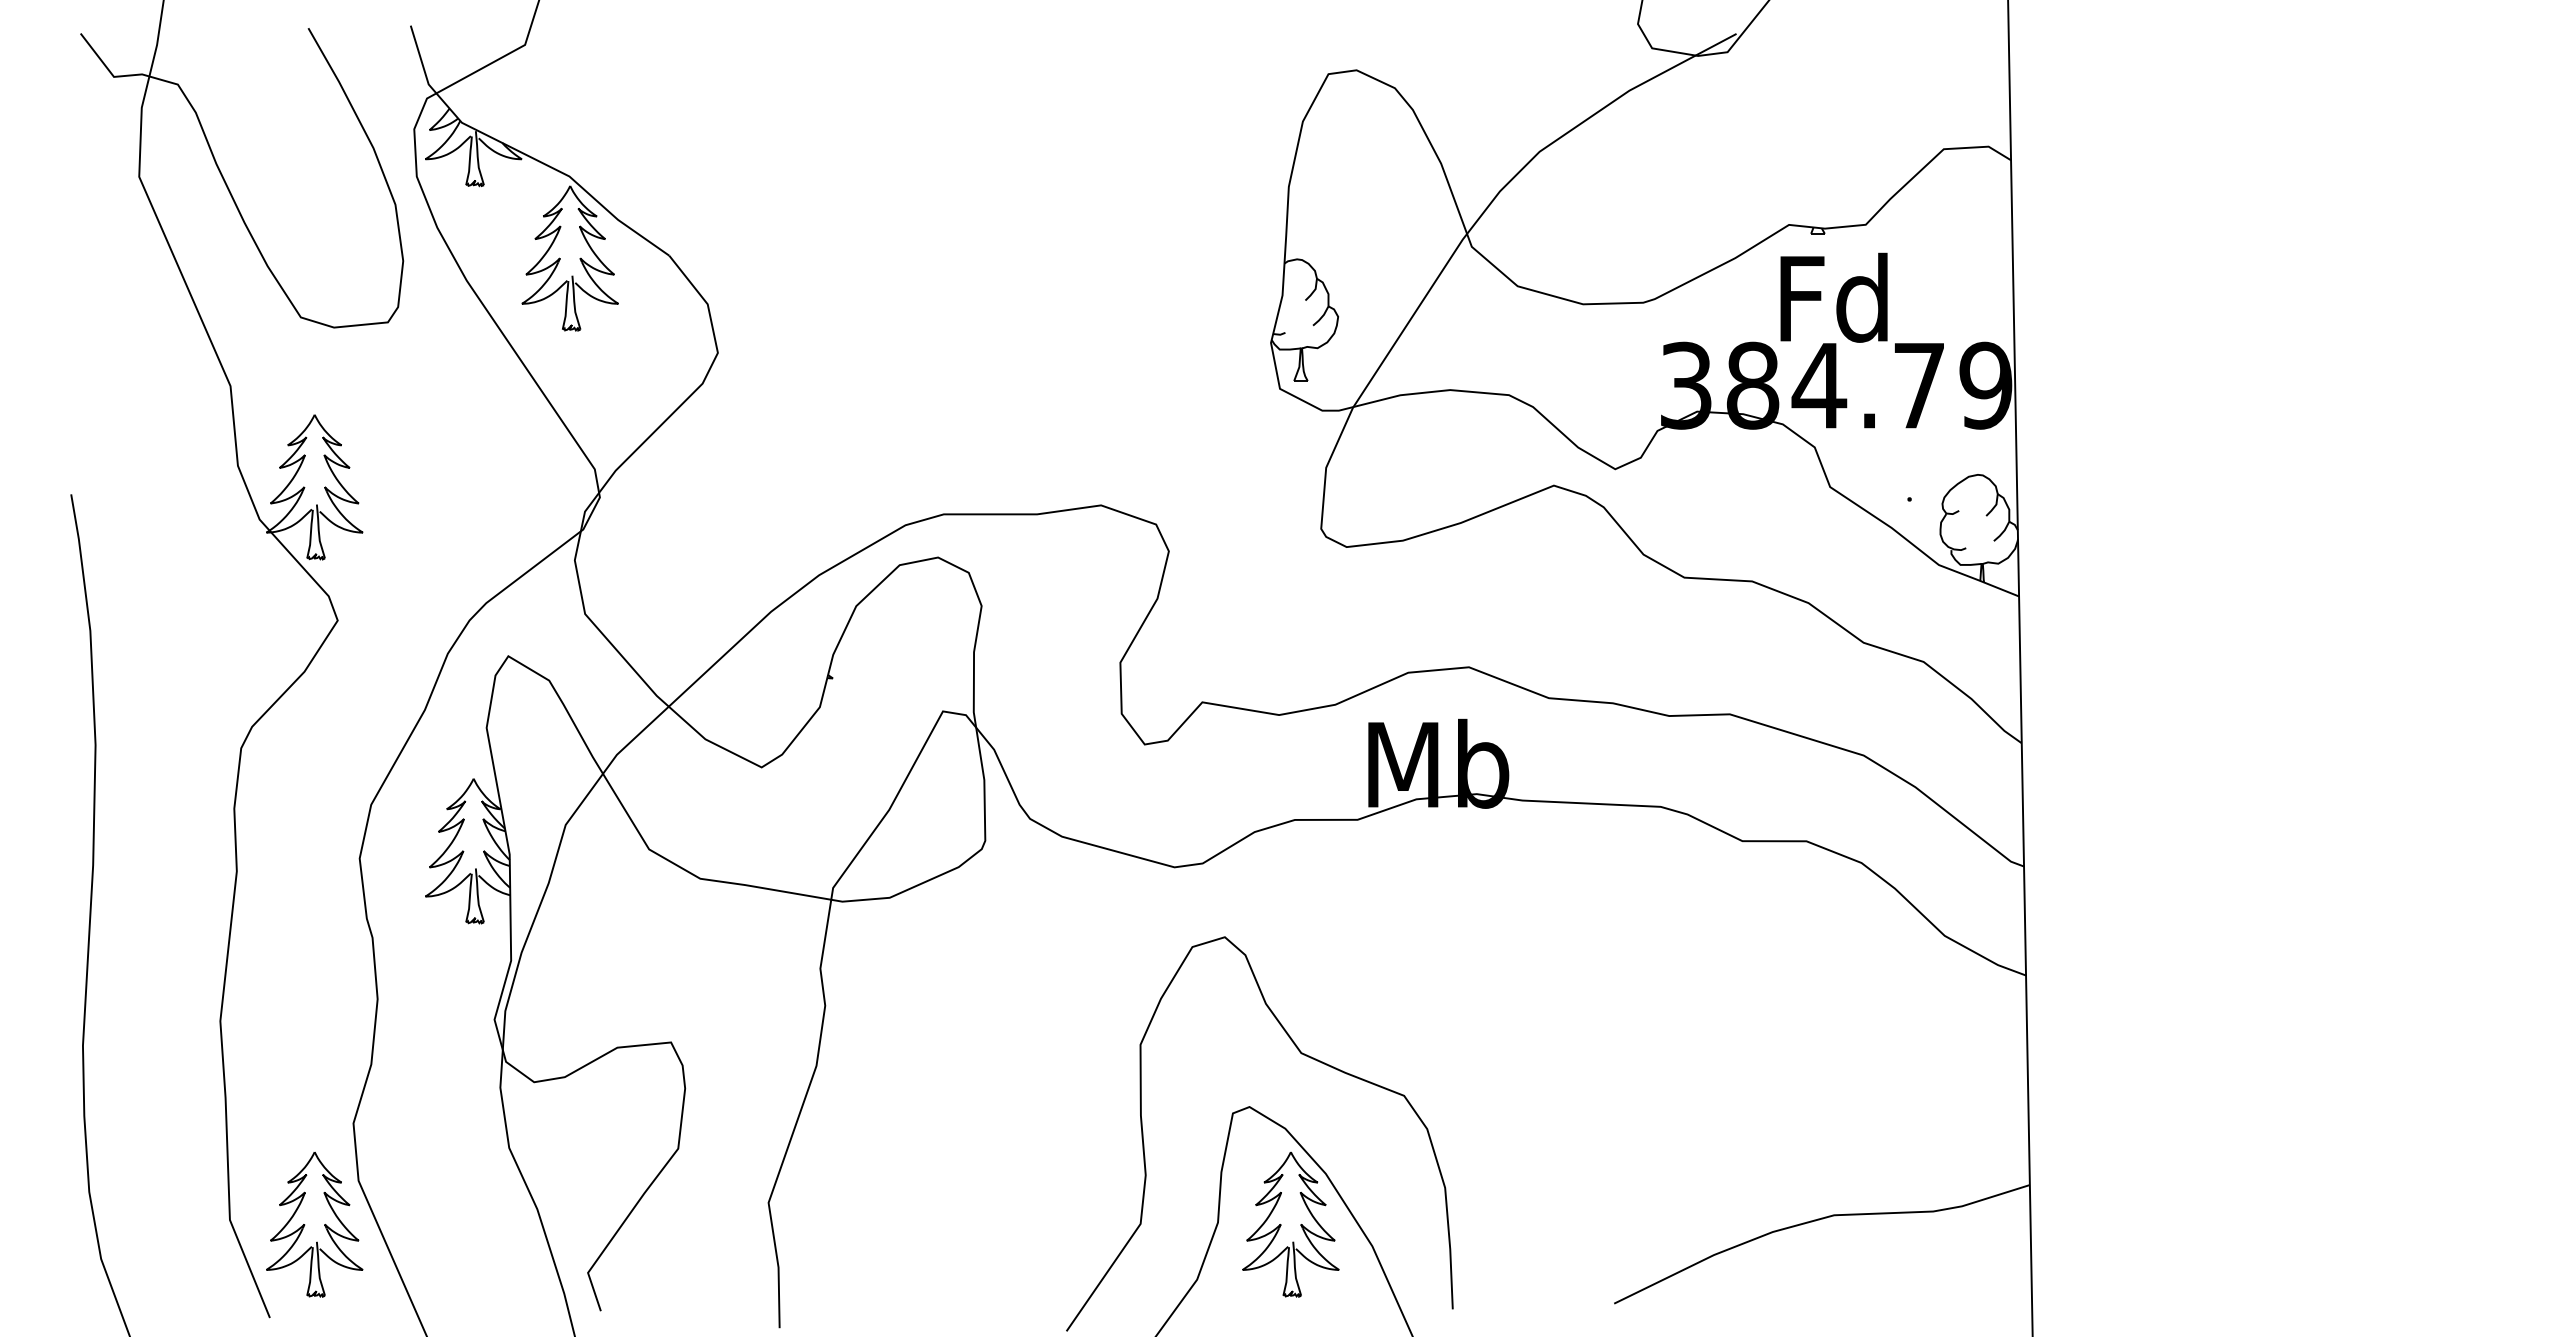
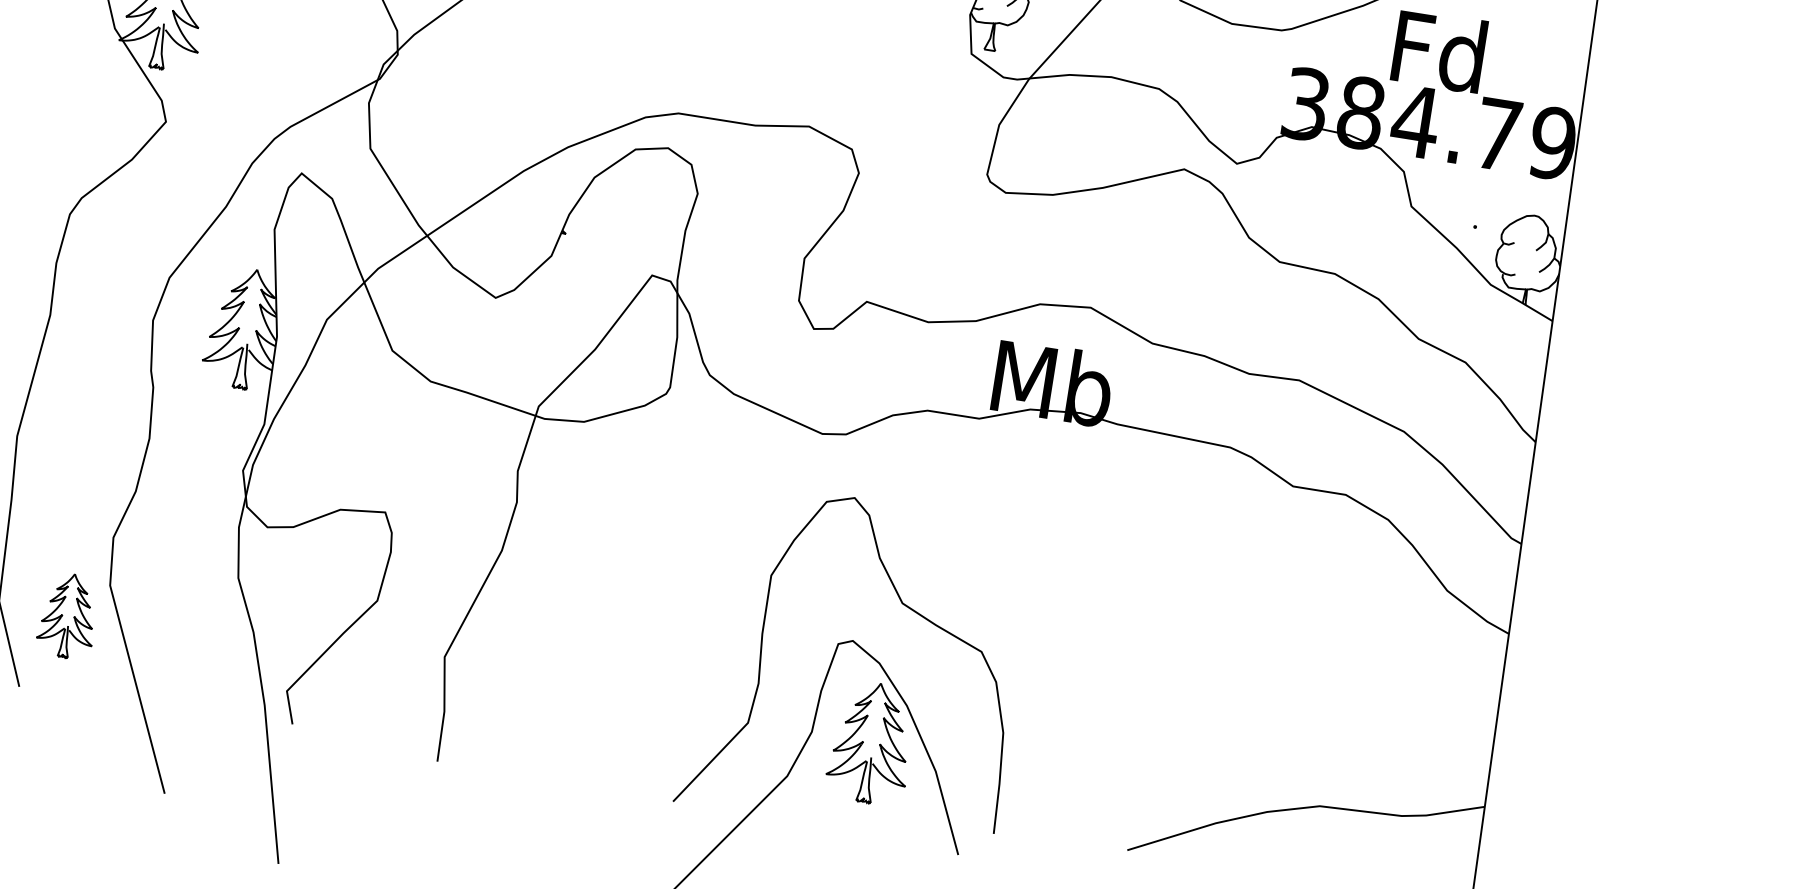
part: (314, 1224) -> (68, 615), size x0.7

